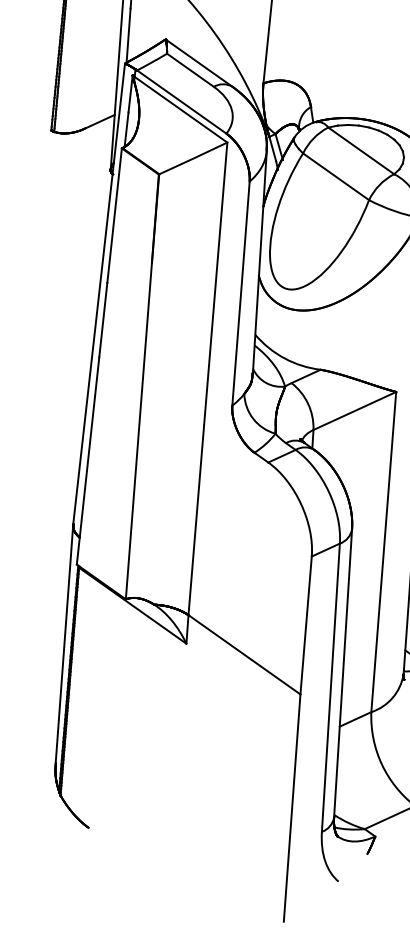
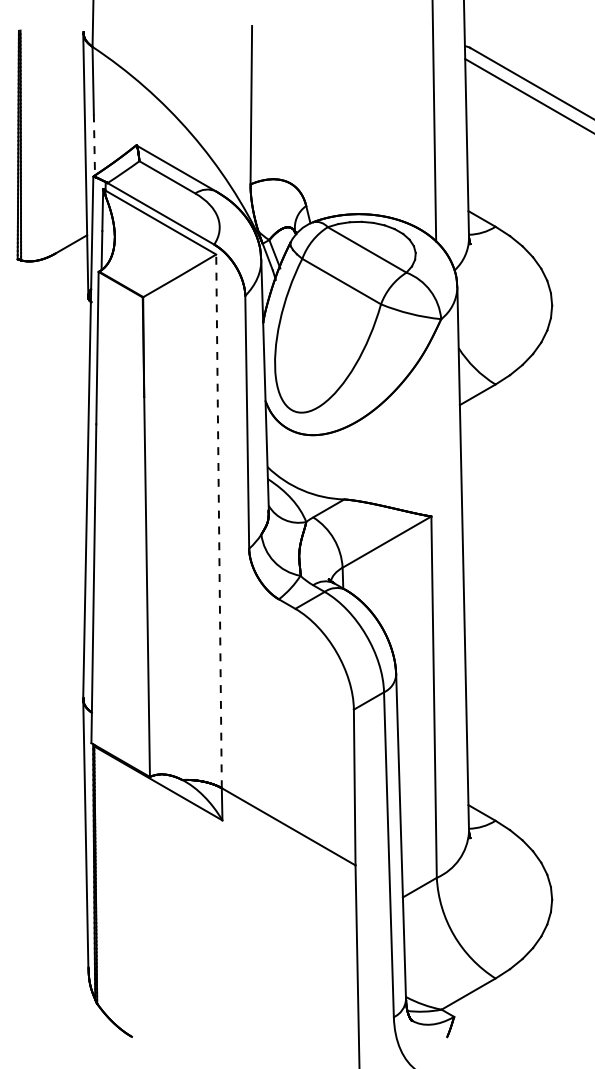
line: (128, 35) -> (94, 144), solid -> dashed
line: (208, 379) -> (219, 521), solid -> dashed

